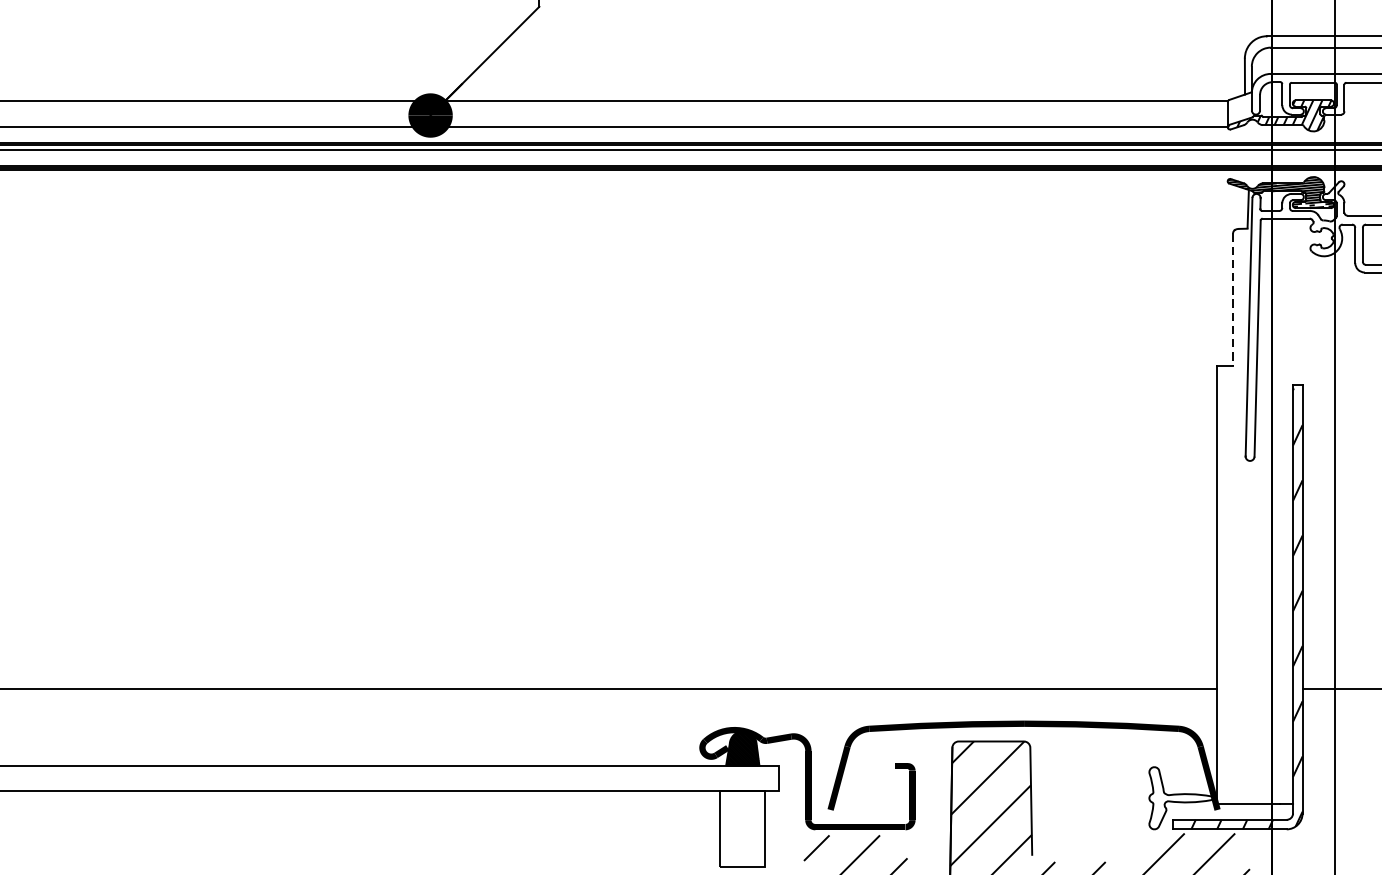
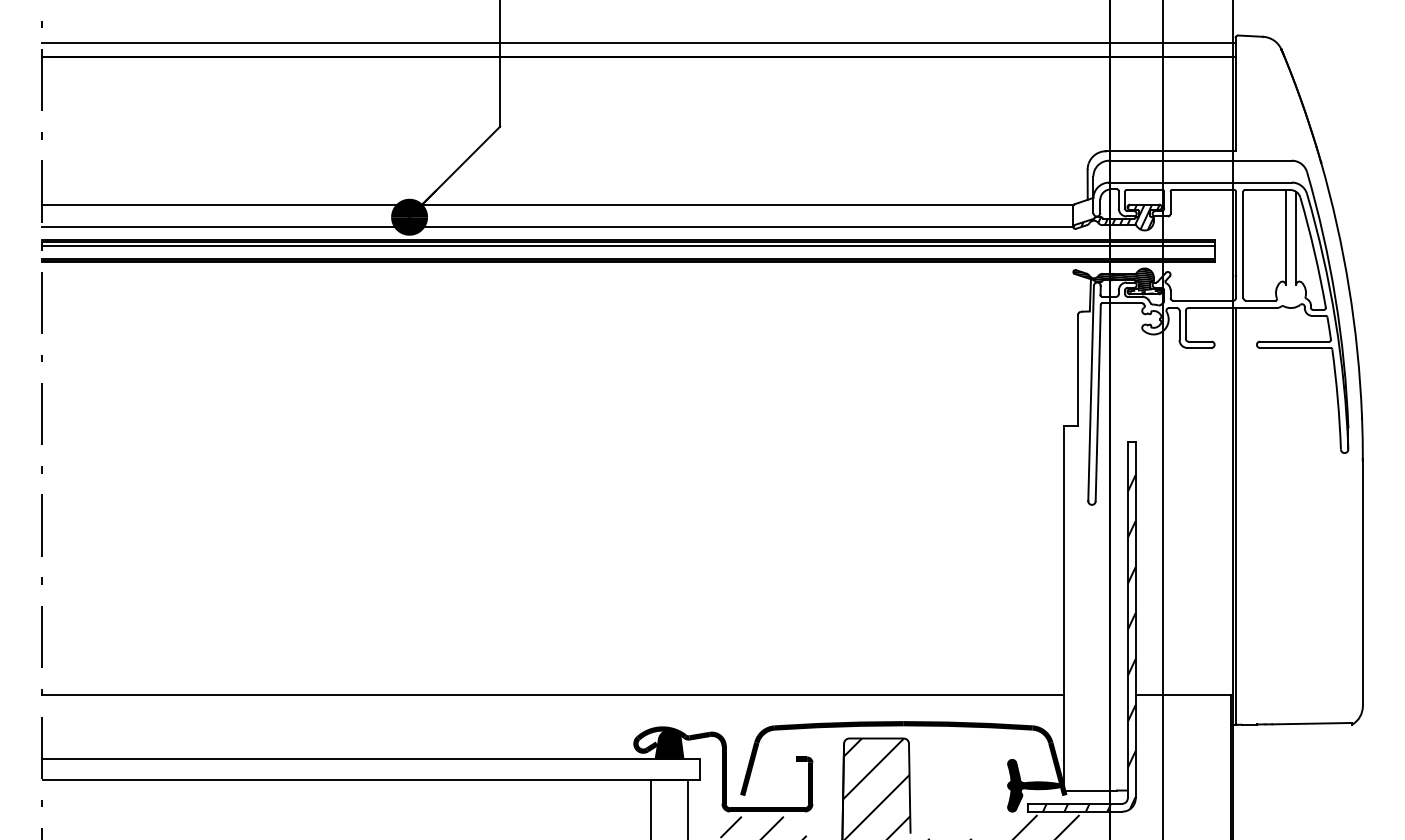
line: (1232, 300) -> (1077, 371), dashed -> solid
hatch: (1181, 797) -> (1034, 785), added

